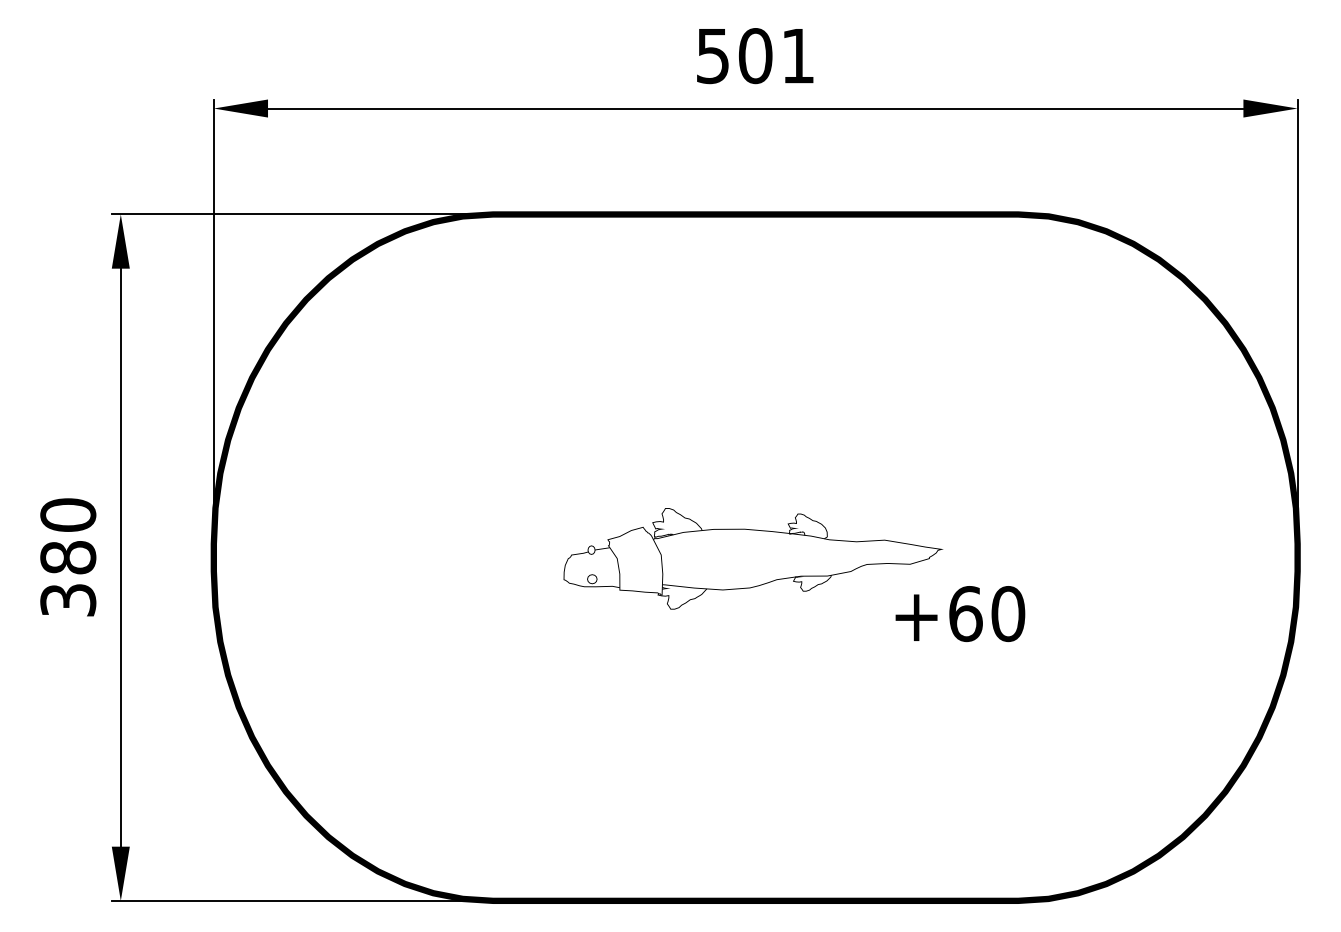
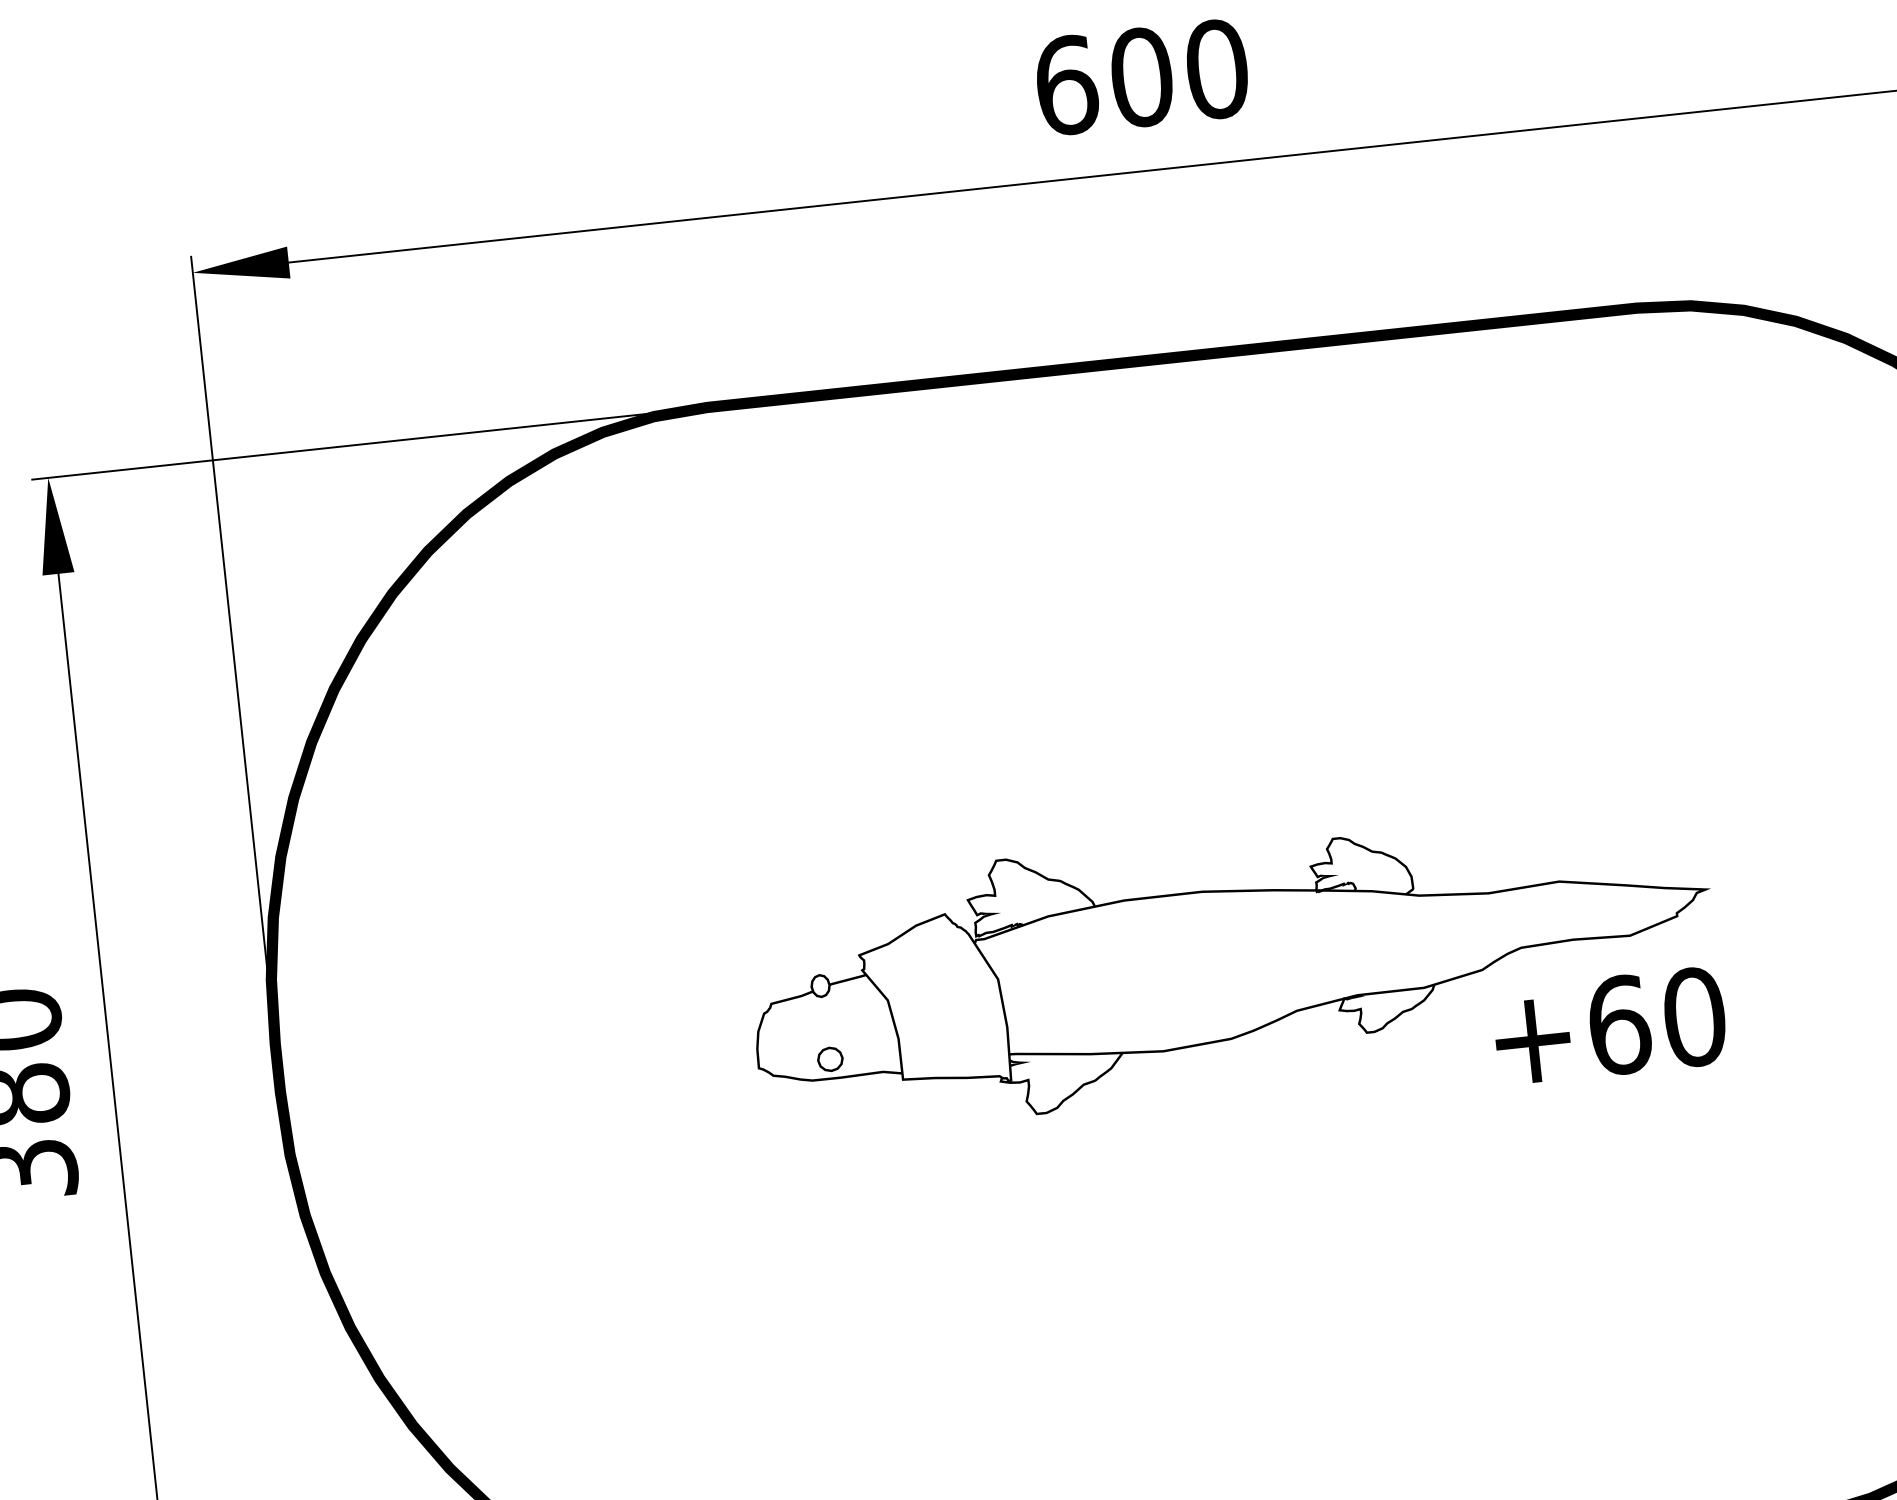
text: (755, 56) -> (1141, 78), 501 -> 600
part: (753, 563) -> (1234, 976), size x1.43

